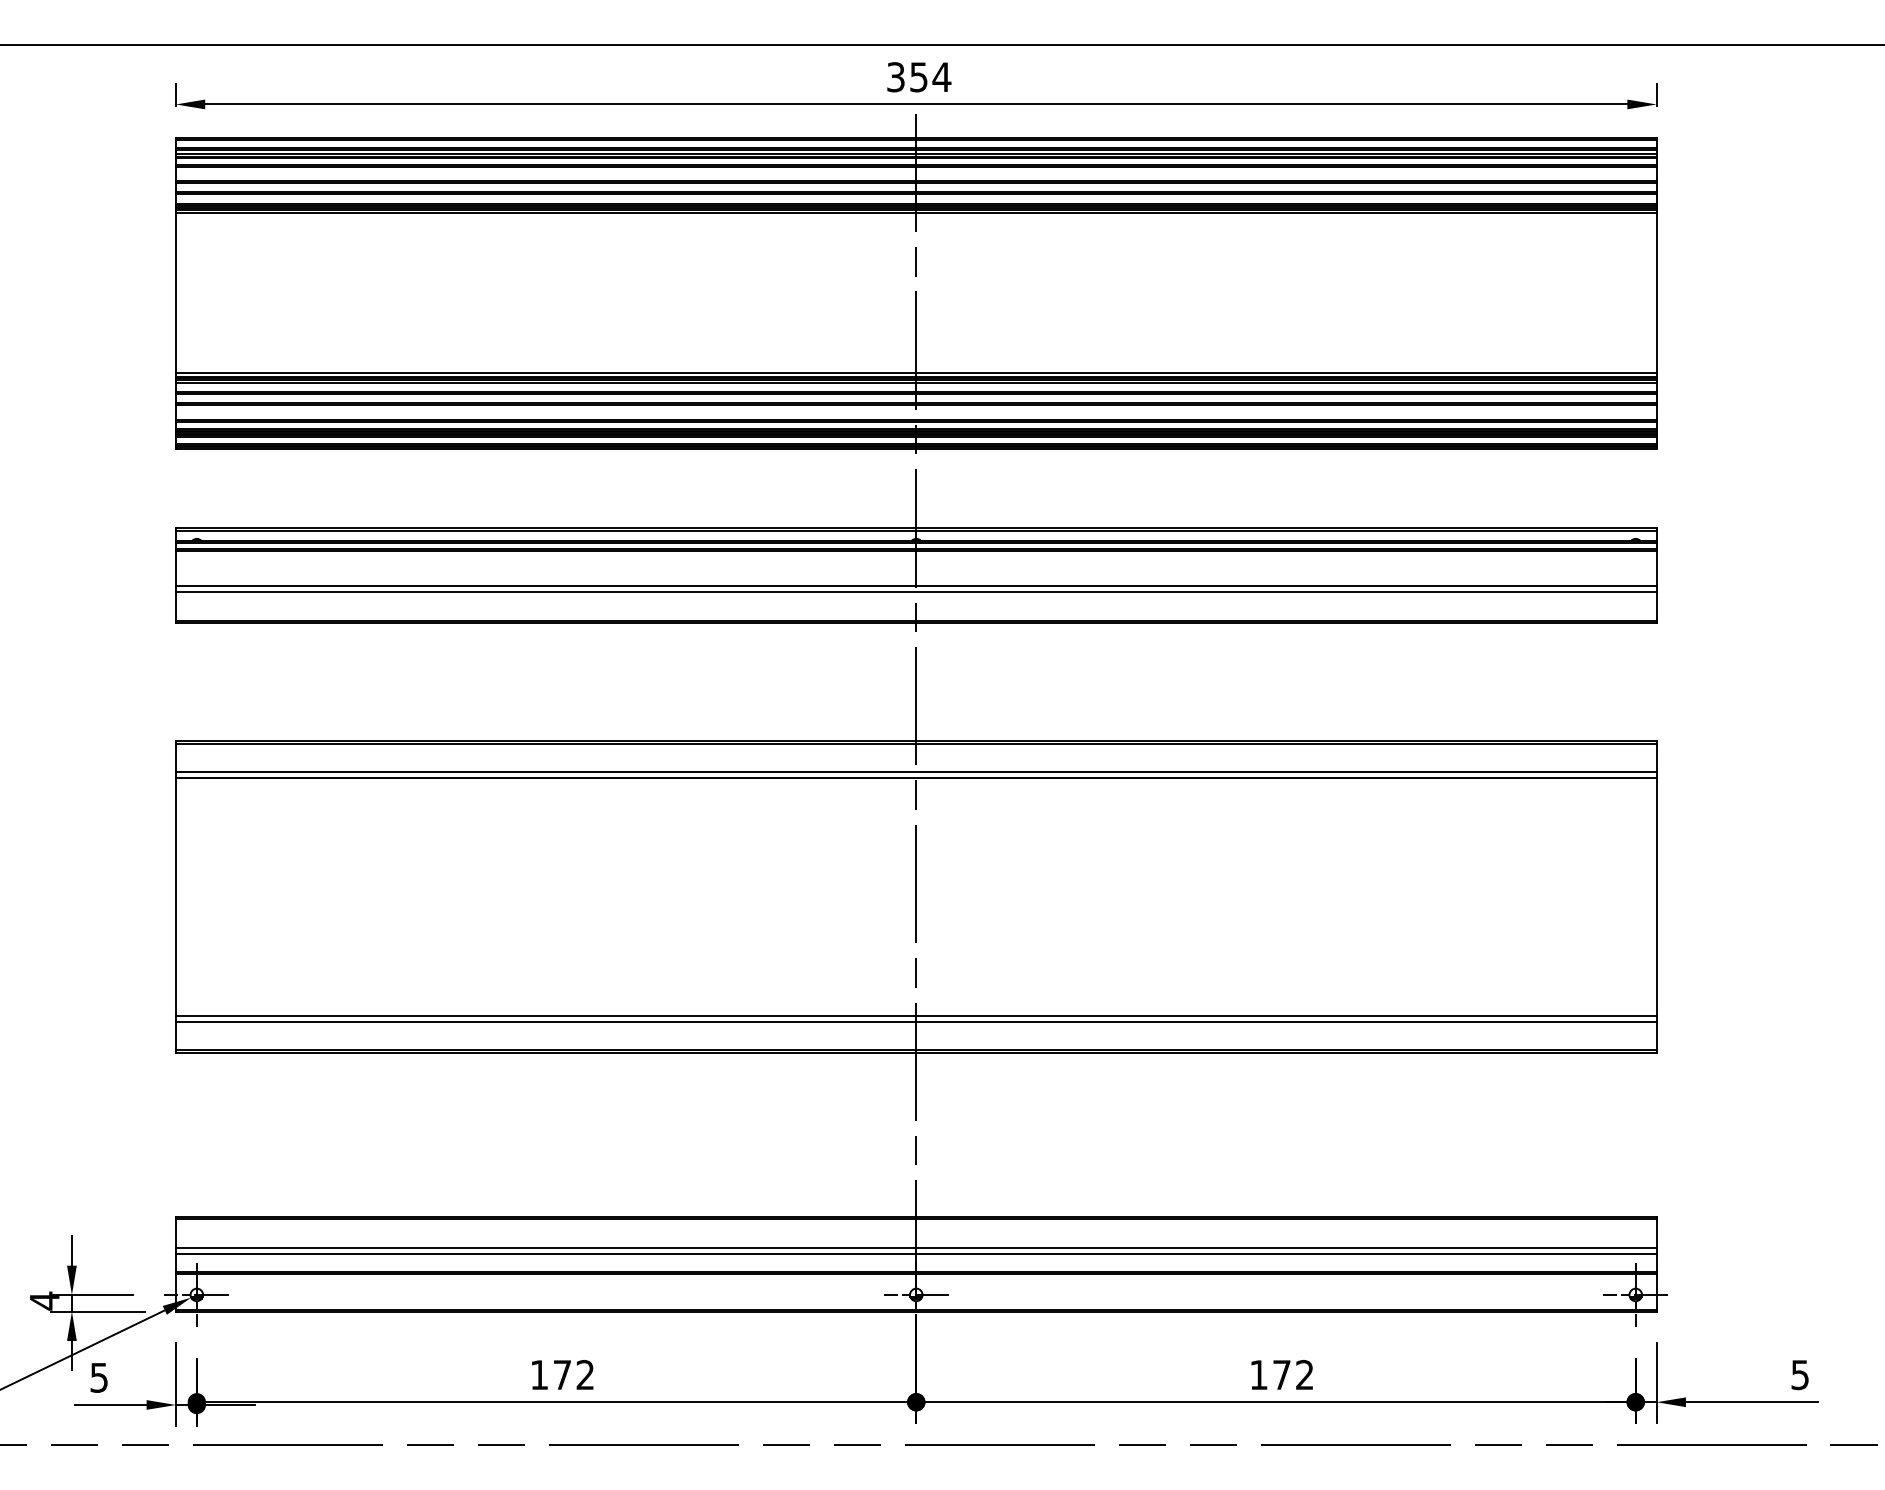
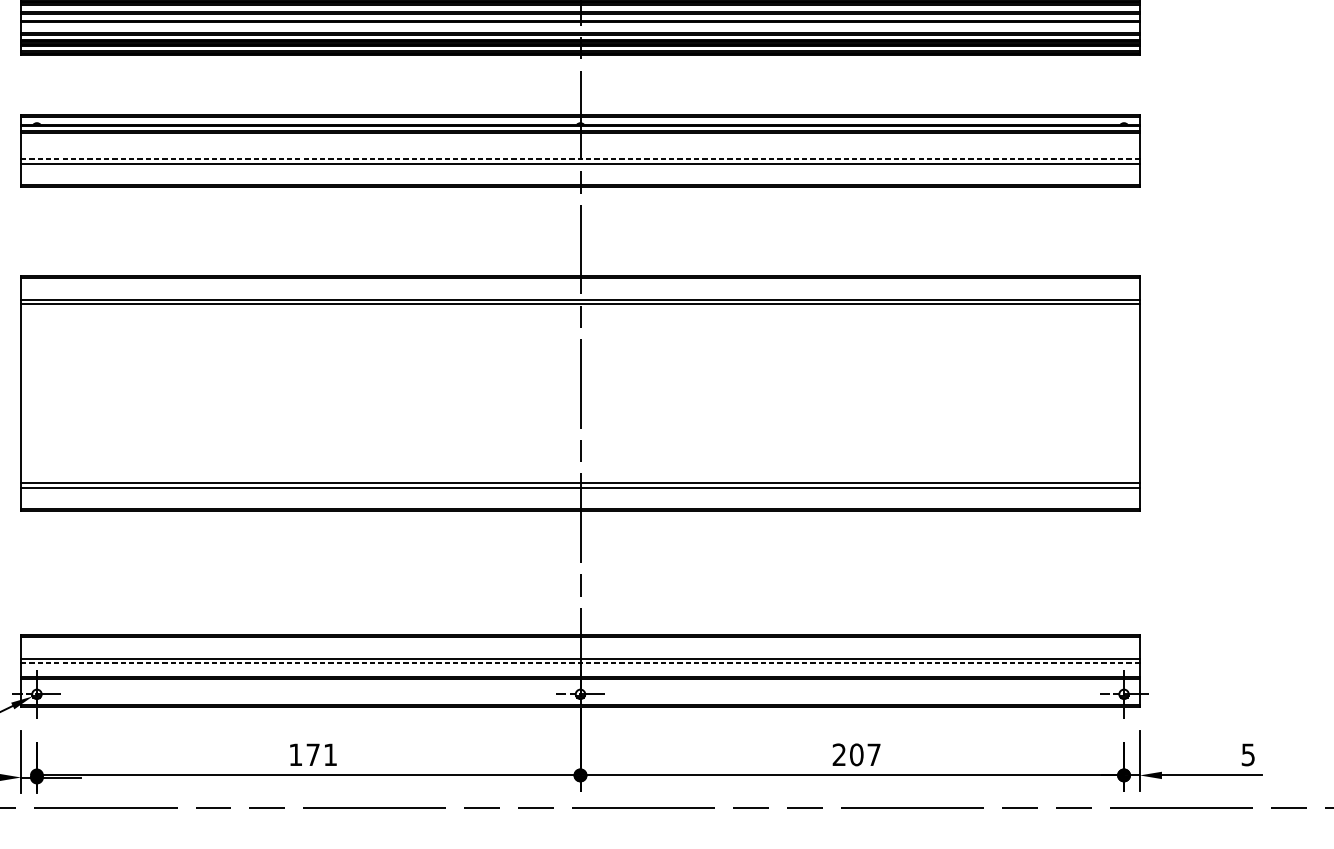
line: (915, 586) -> (579, 159), solid -> dashed
line: (915, 1253) -> (579, 663), solid -> dashed
text: (584, 1374) -> (329, 754), 172 -> 171
text: (1281, 1375) -> (856, 755), 172 -> 207

